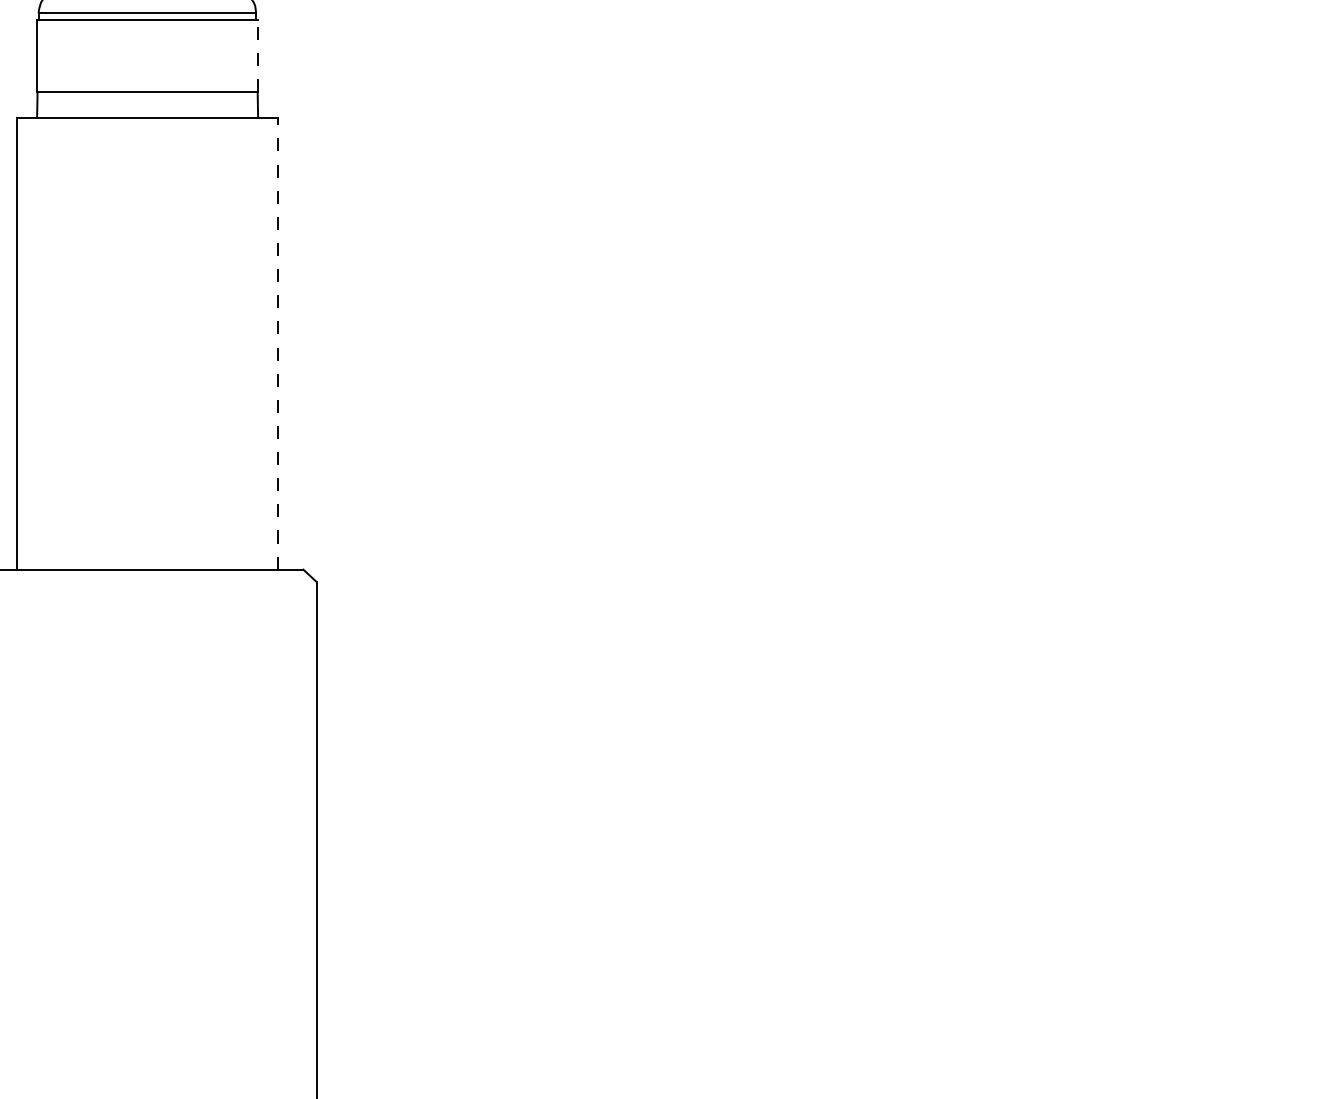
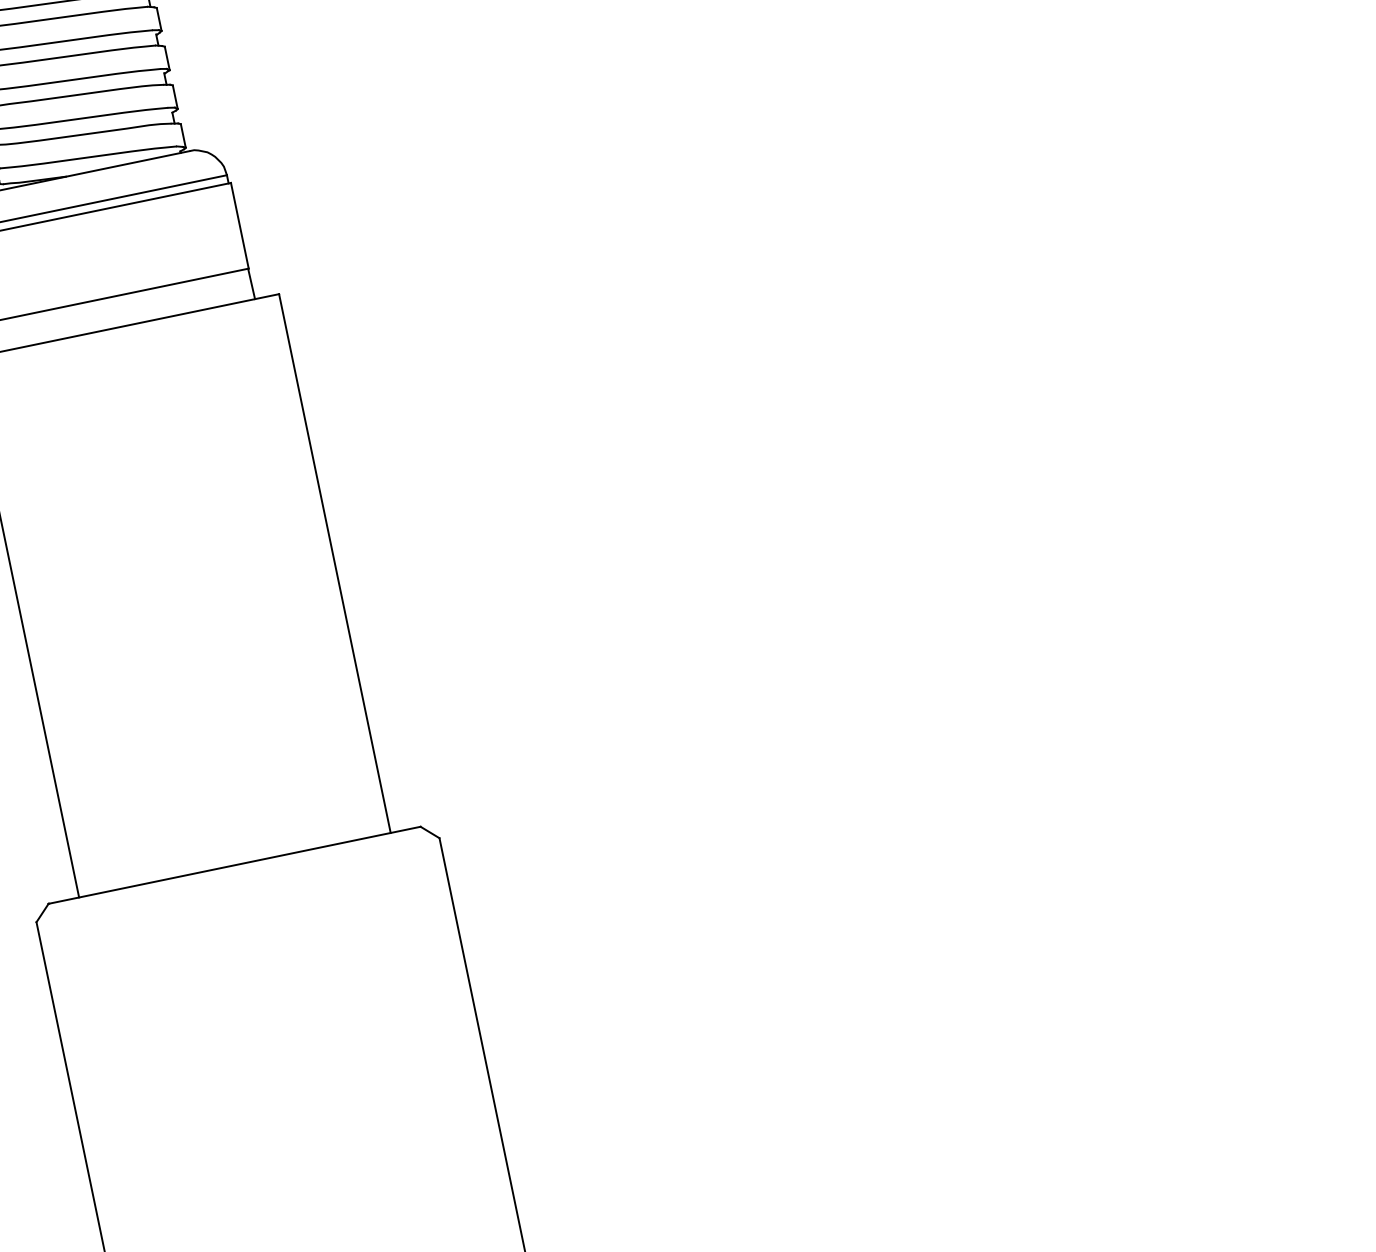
line: (258, 56) -> (240, 226), dashed -> solid
line: (278, 343) -> (335, 563), dashed -> solid

